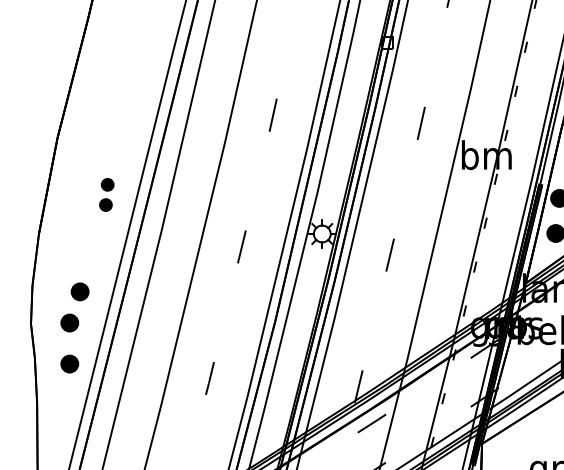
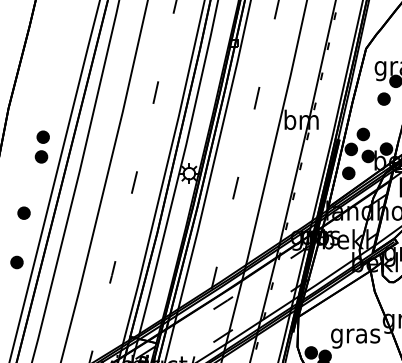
part: (105, 194) -> (41, 146), size x1.43
part: (69, 323) -> (16, 234), removed

